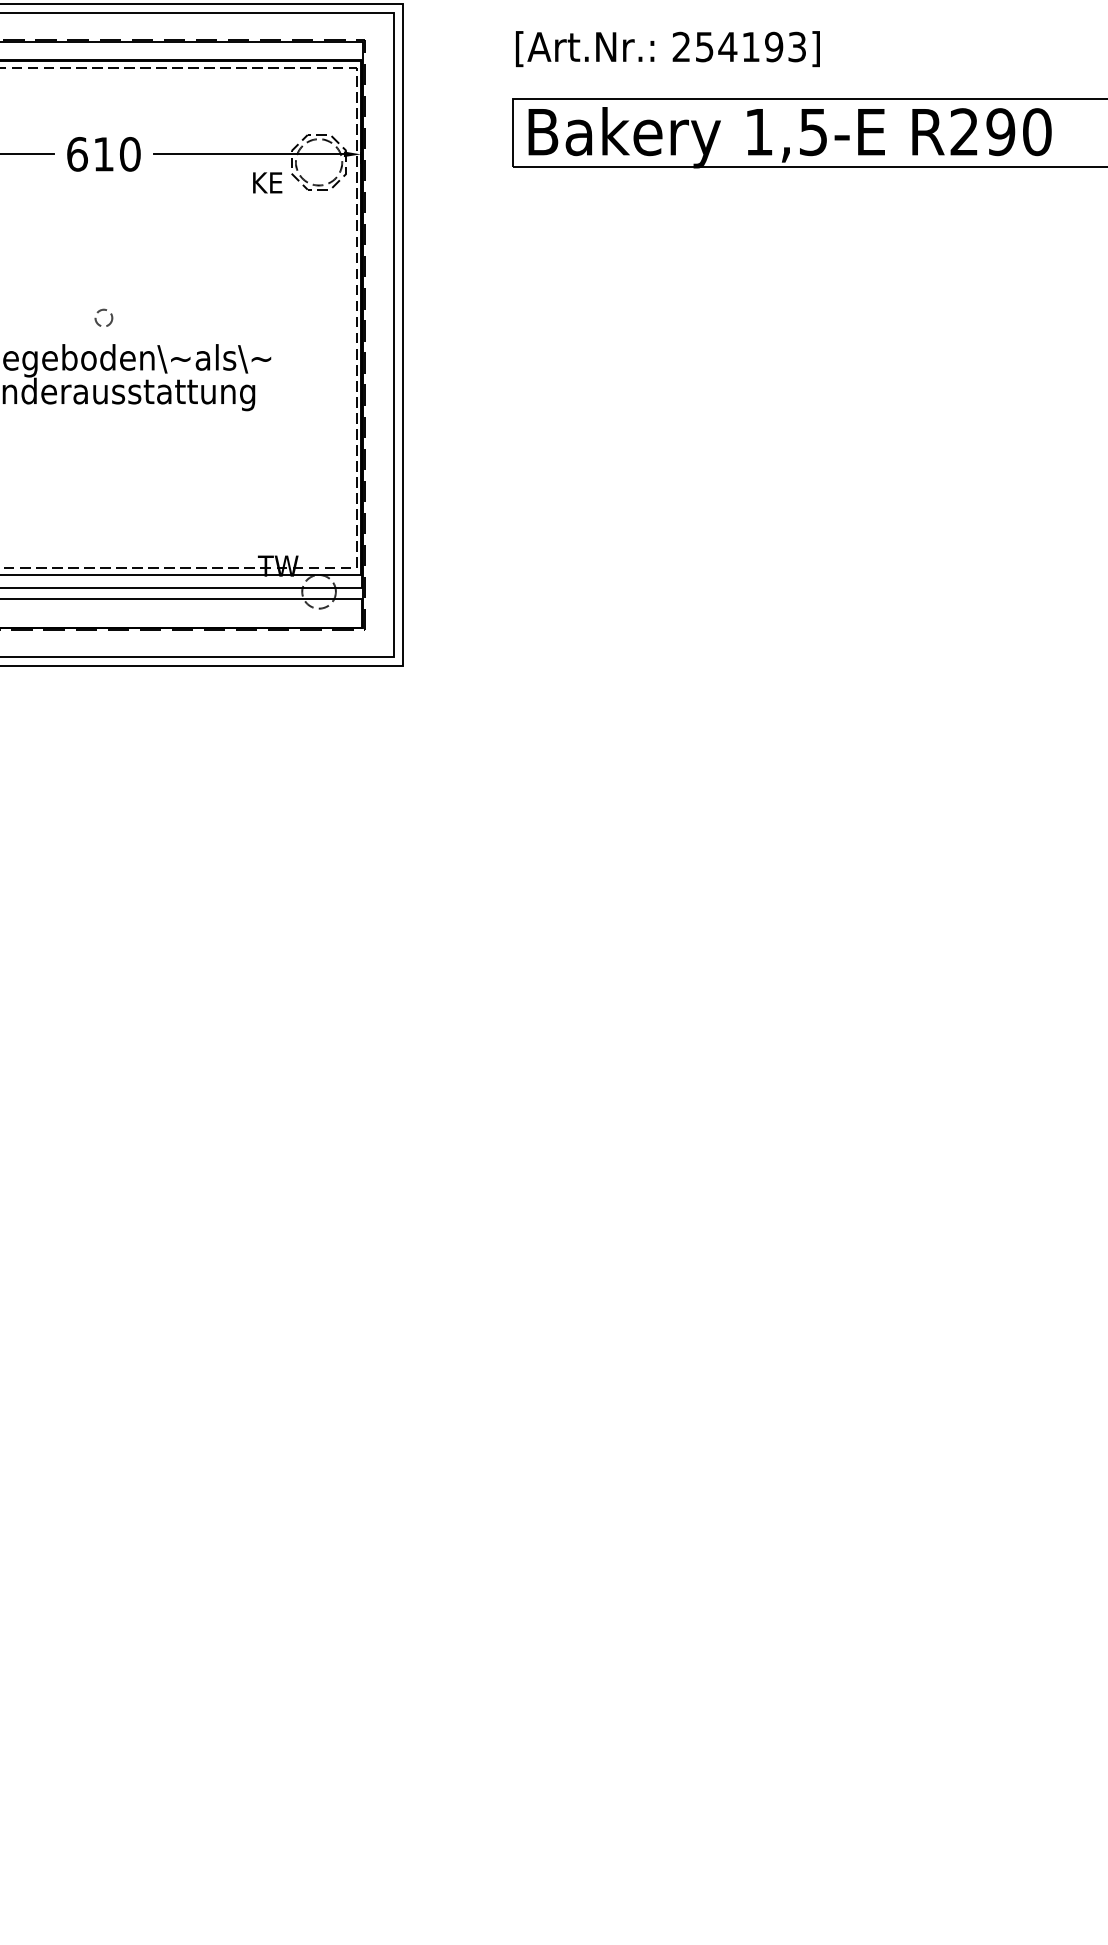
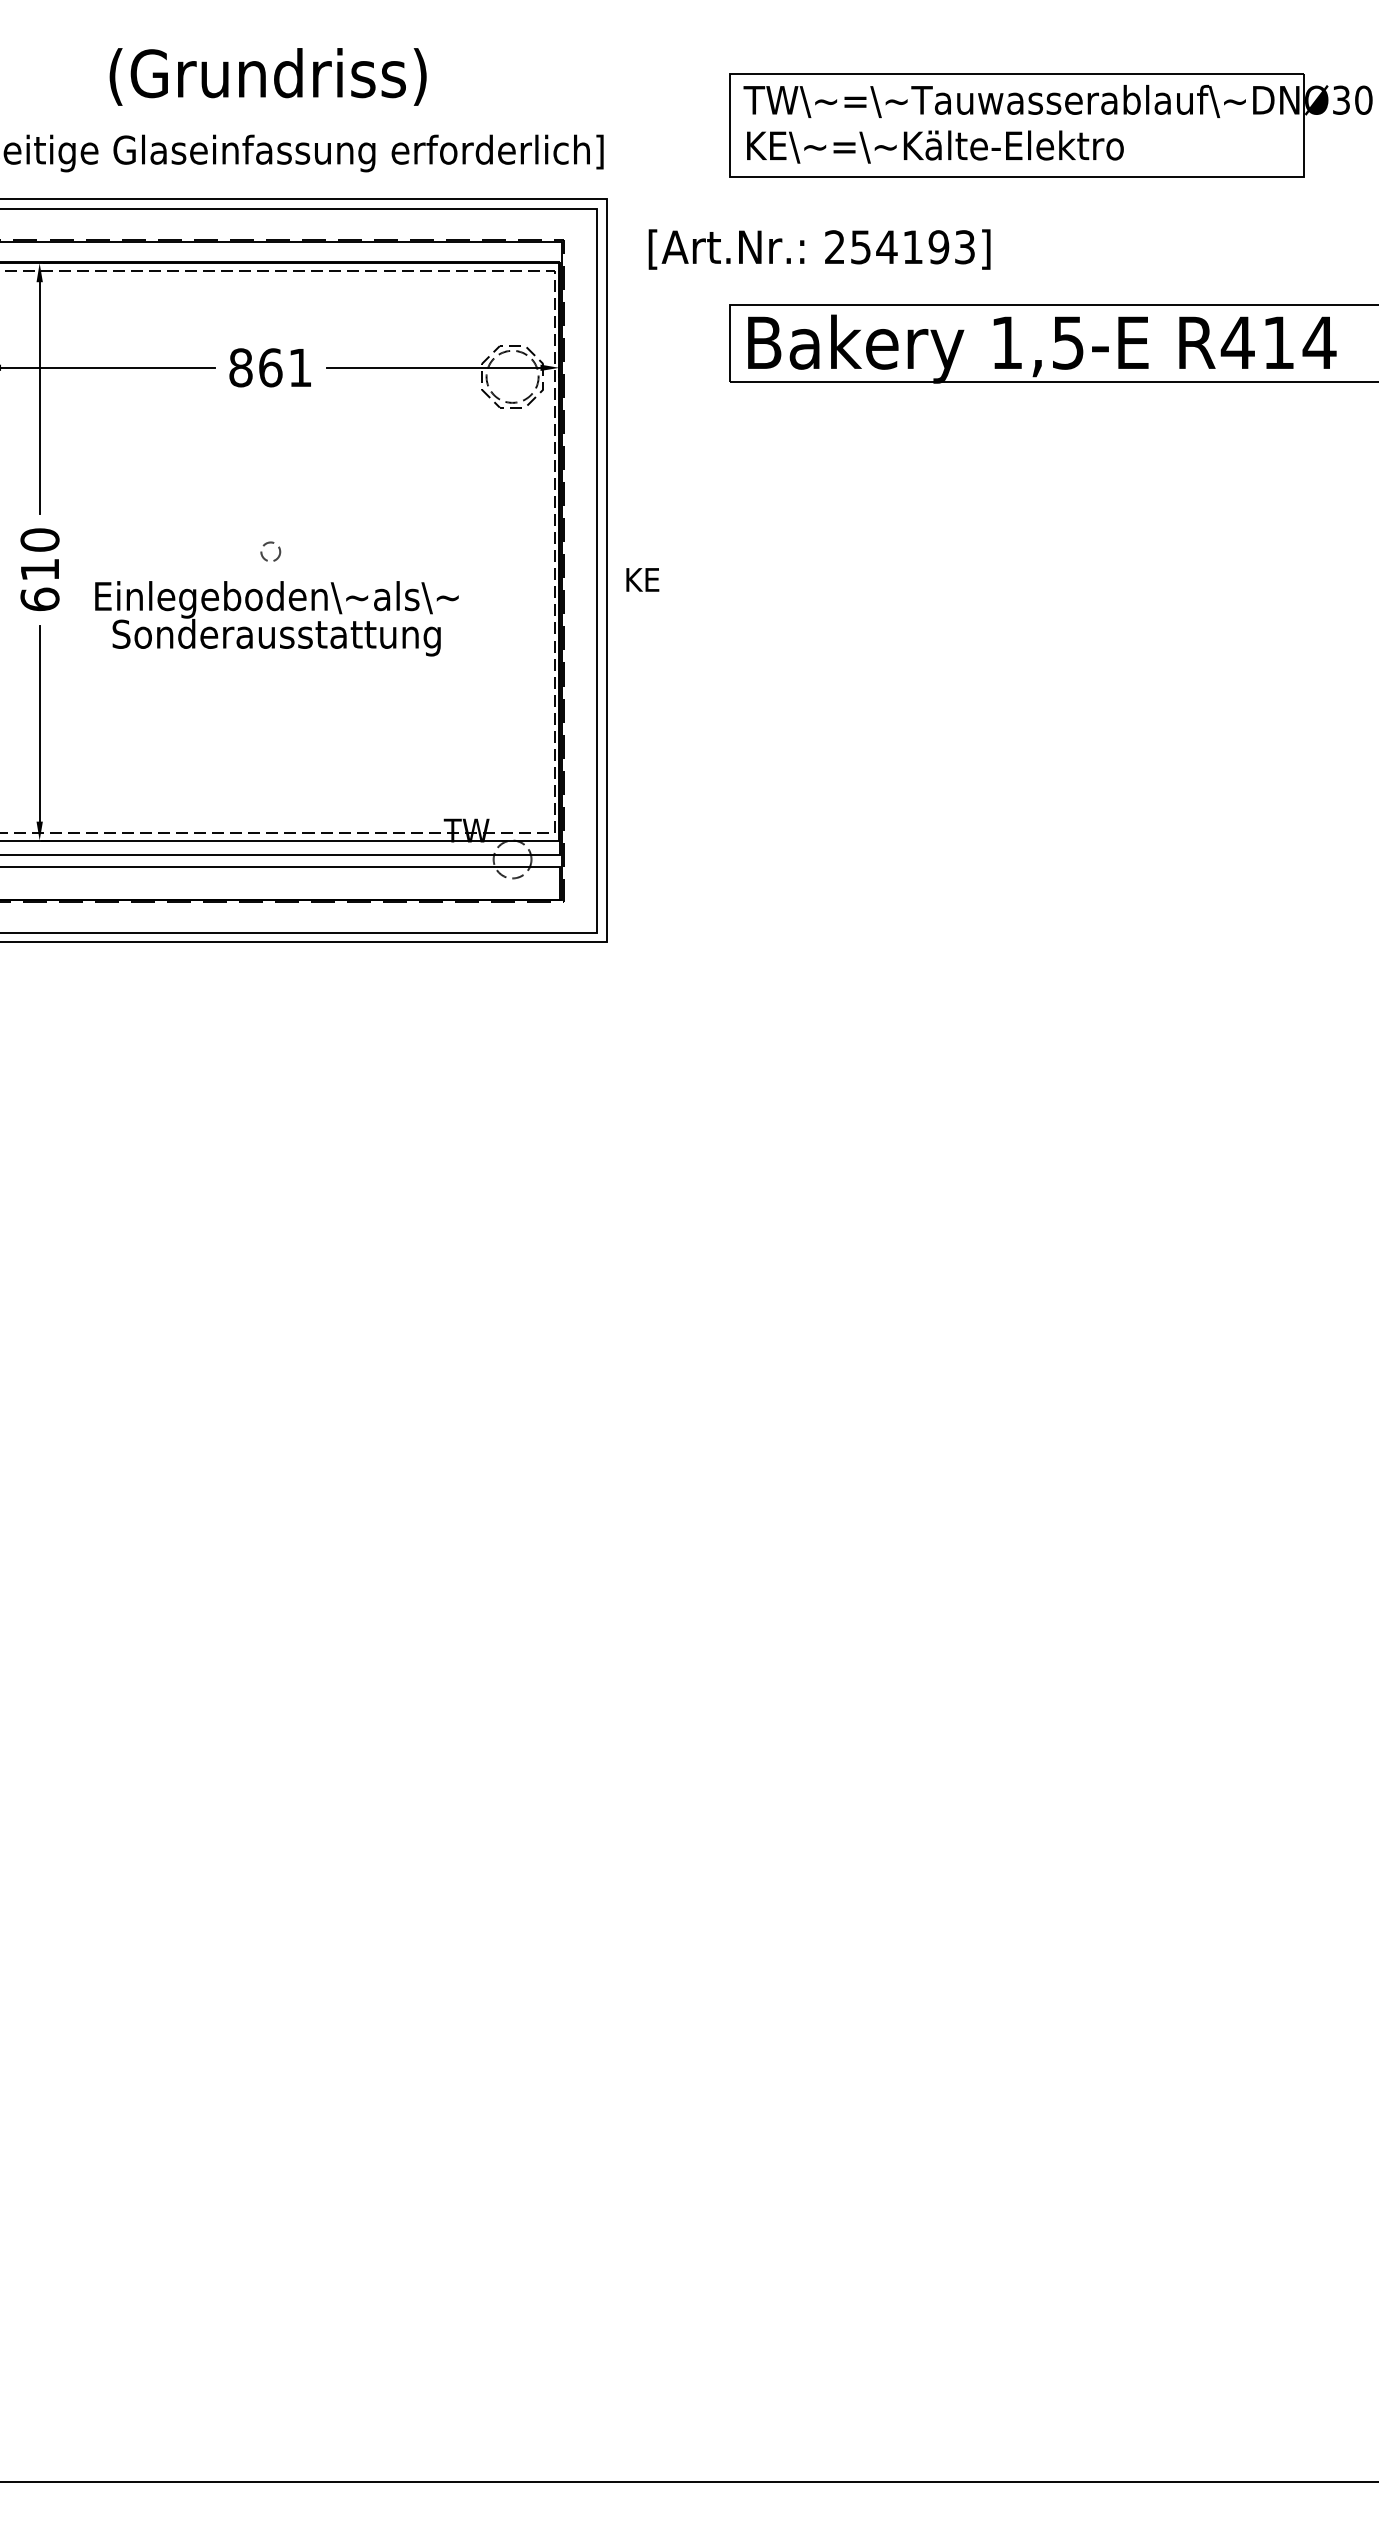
text: (667, 49) -> (819, 249), moved
text: (1000, 131) -> (1278, 342), R290 -> R414
text: (103, 154) -> (270, 367), 610 -> 861
text: (267, 182) -> (642, 579), moved

